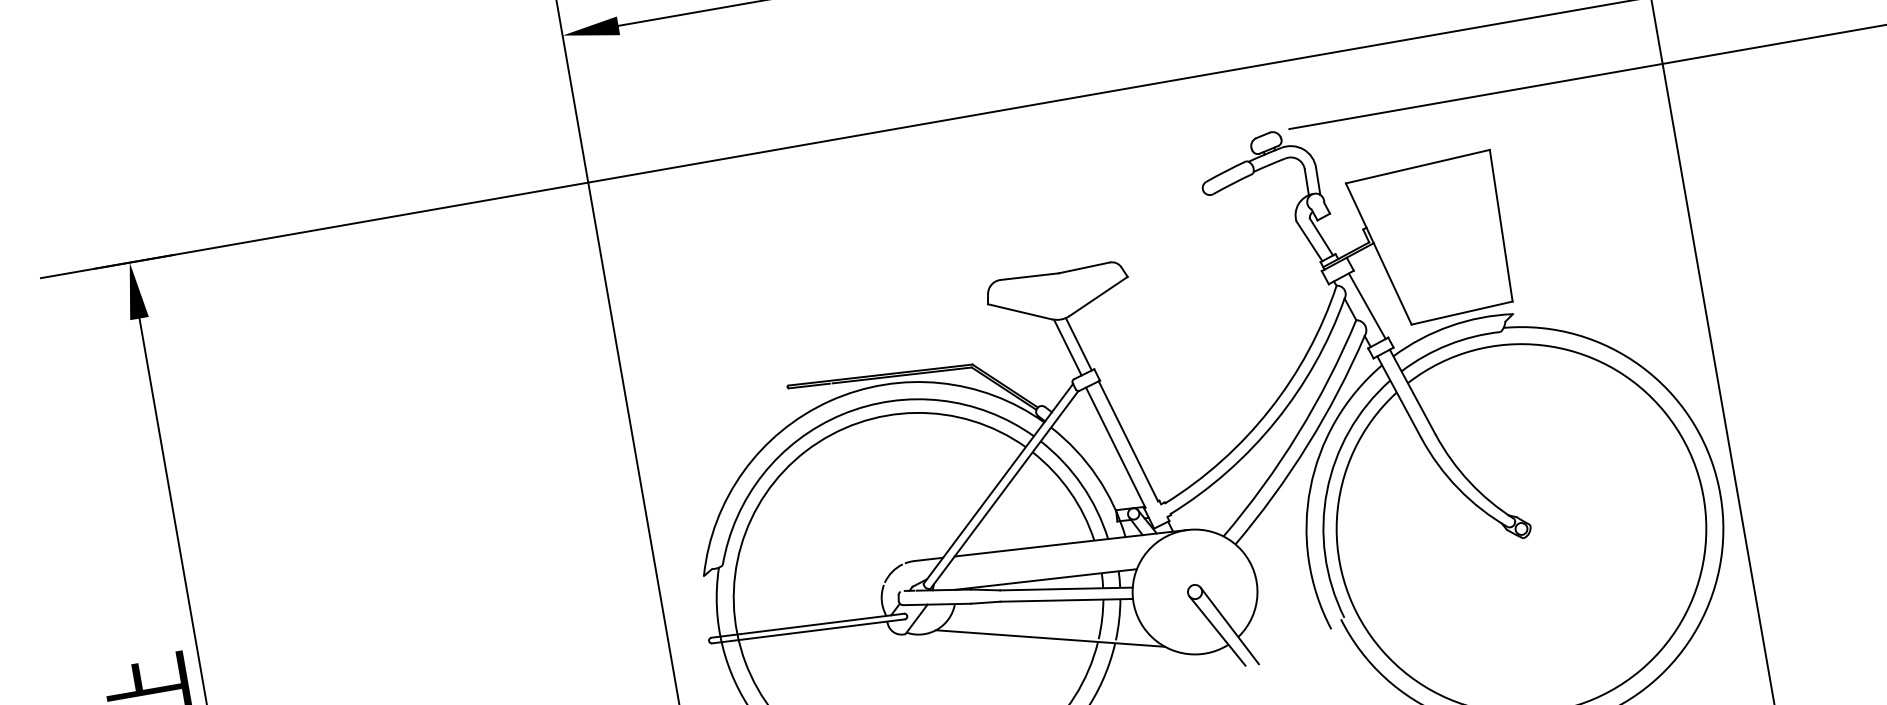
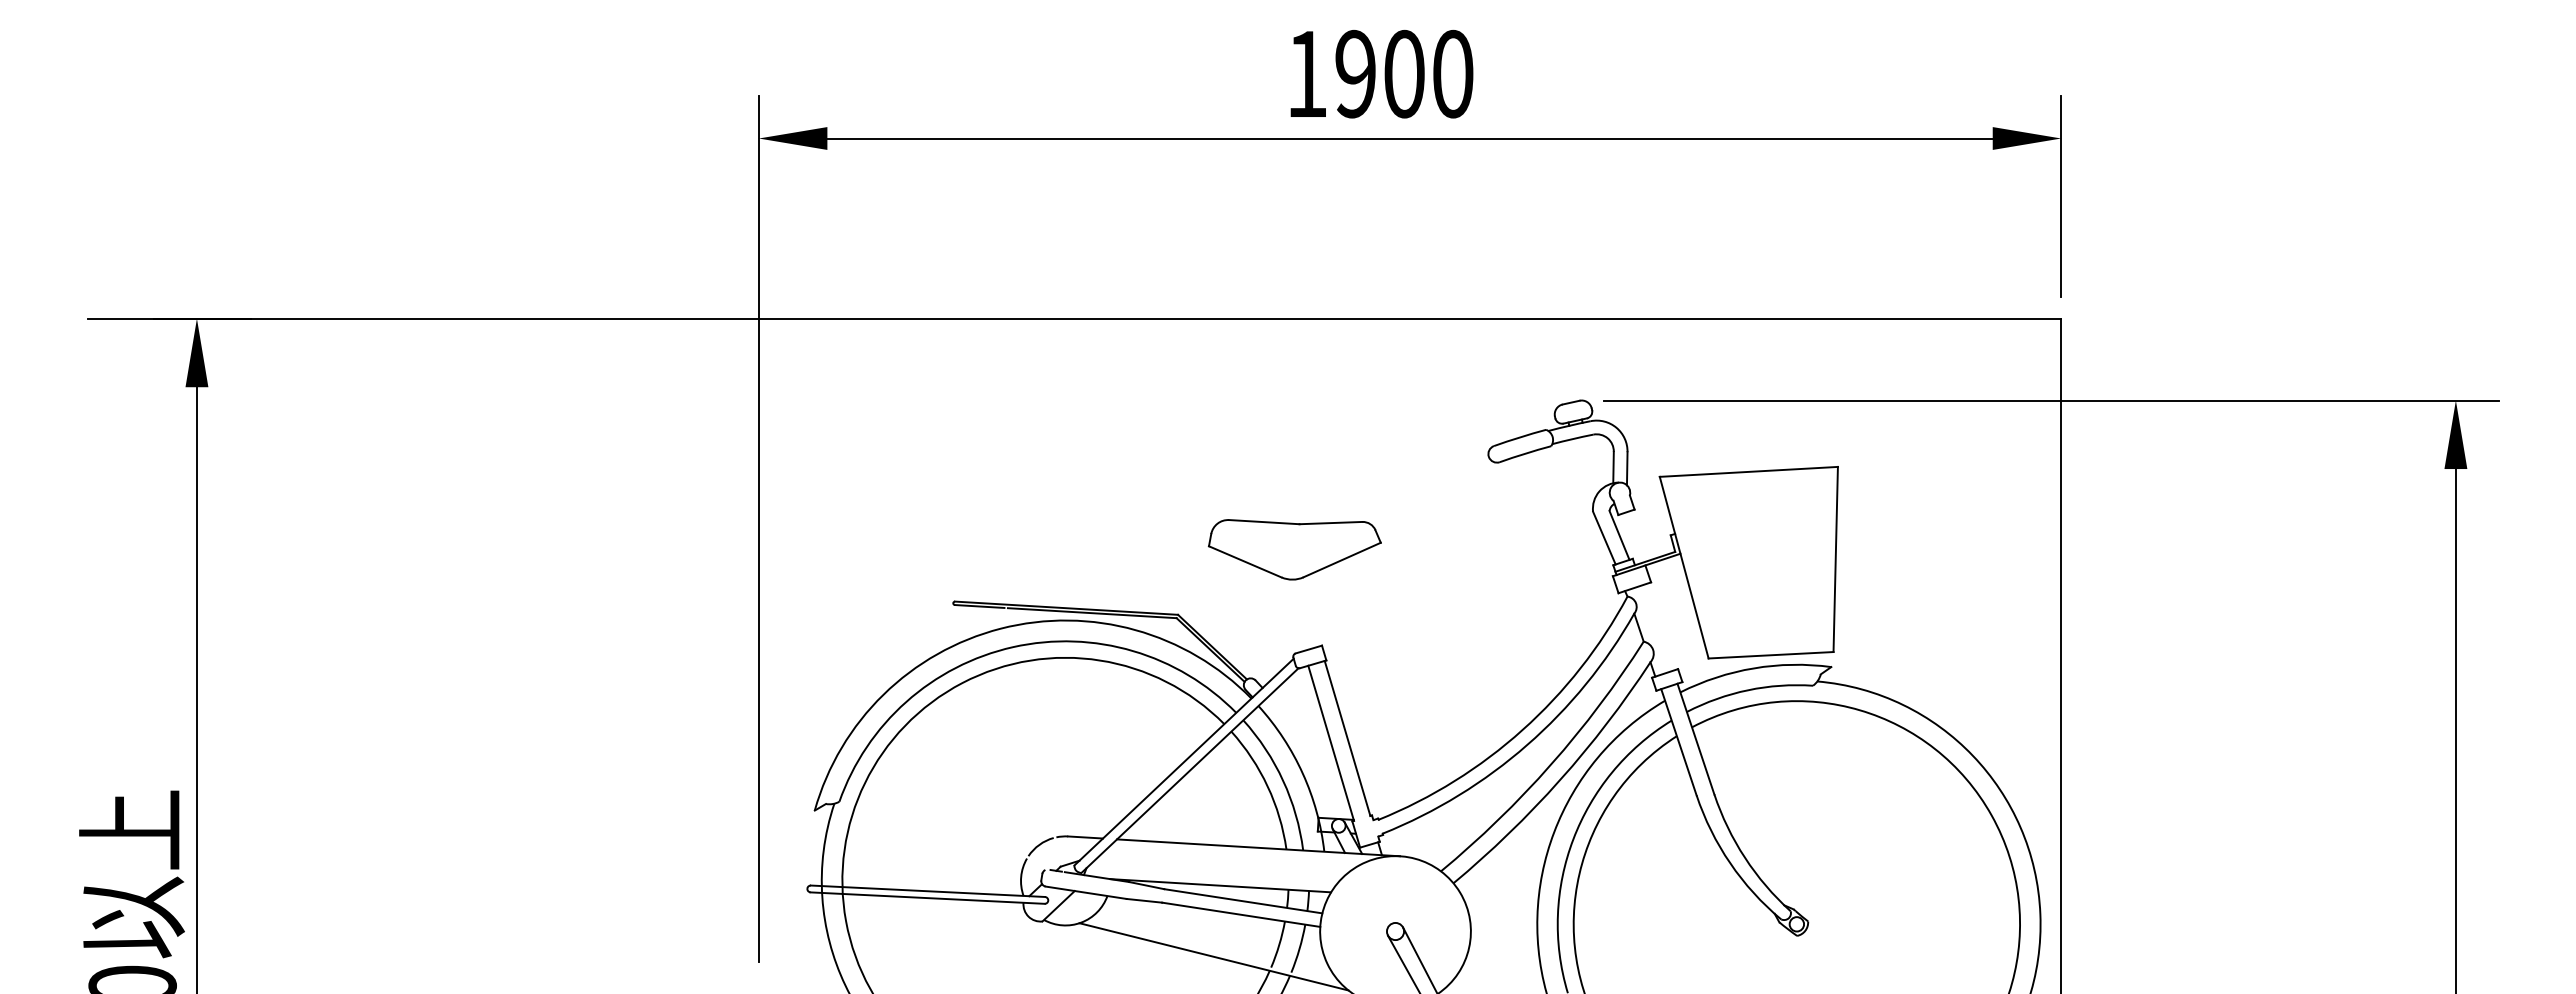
line: (1367, 306) -> (1659, 627), removed
line: (1078, 344) -> (1308, 613), removed
line: (1067, 347) -> (1294, 614), removed

